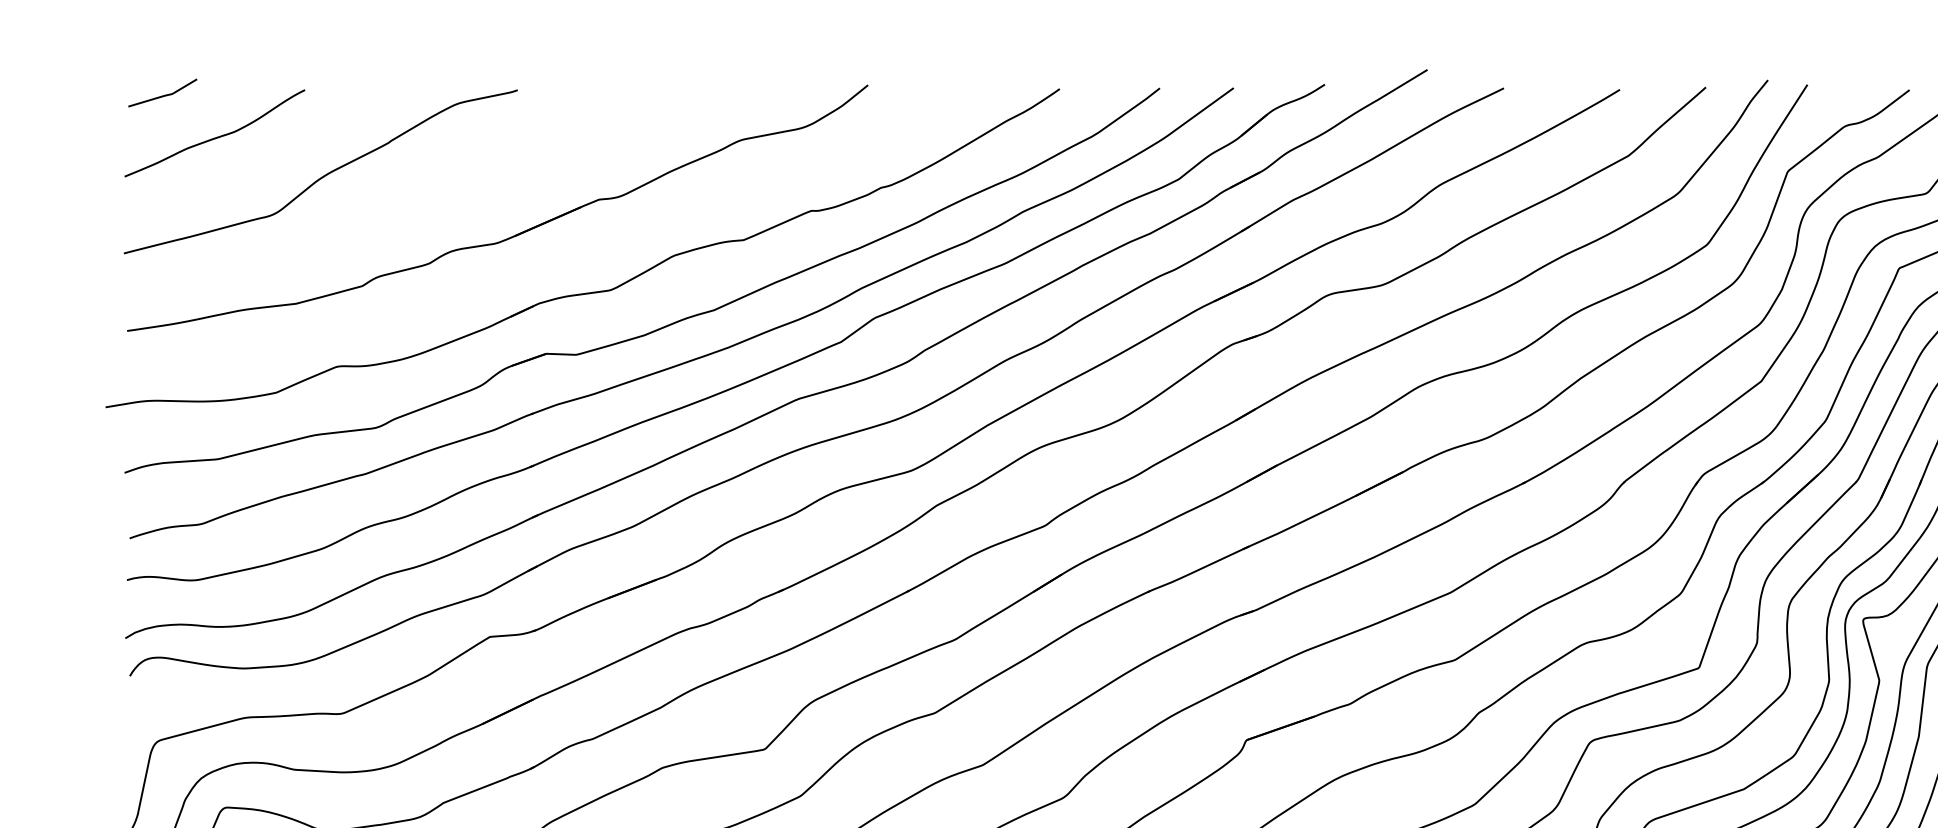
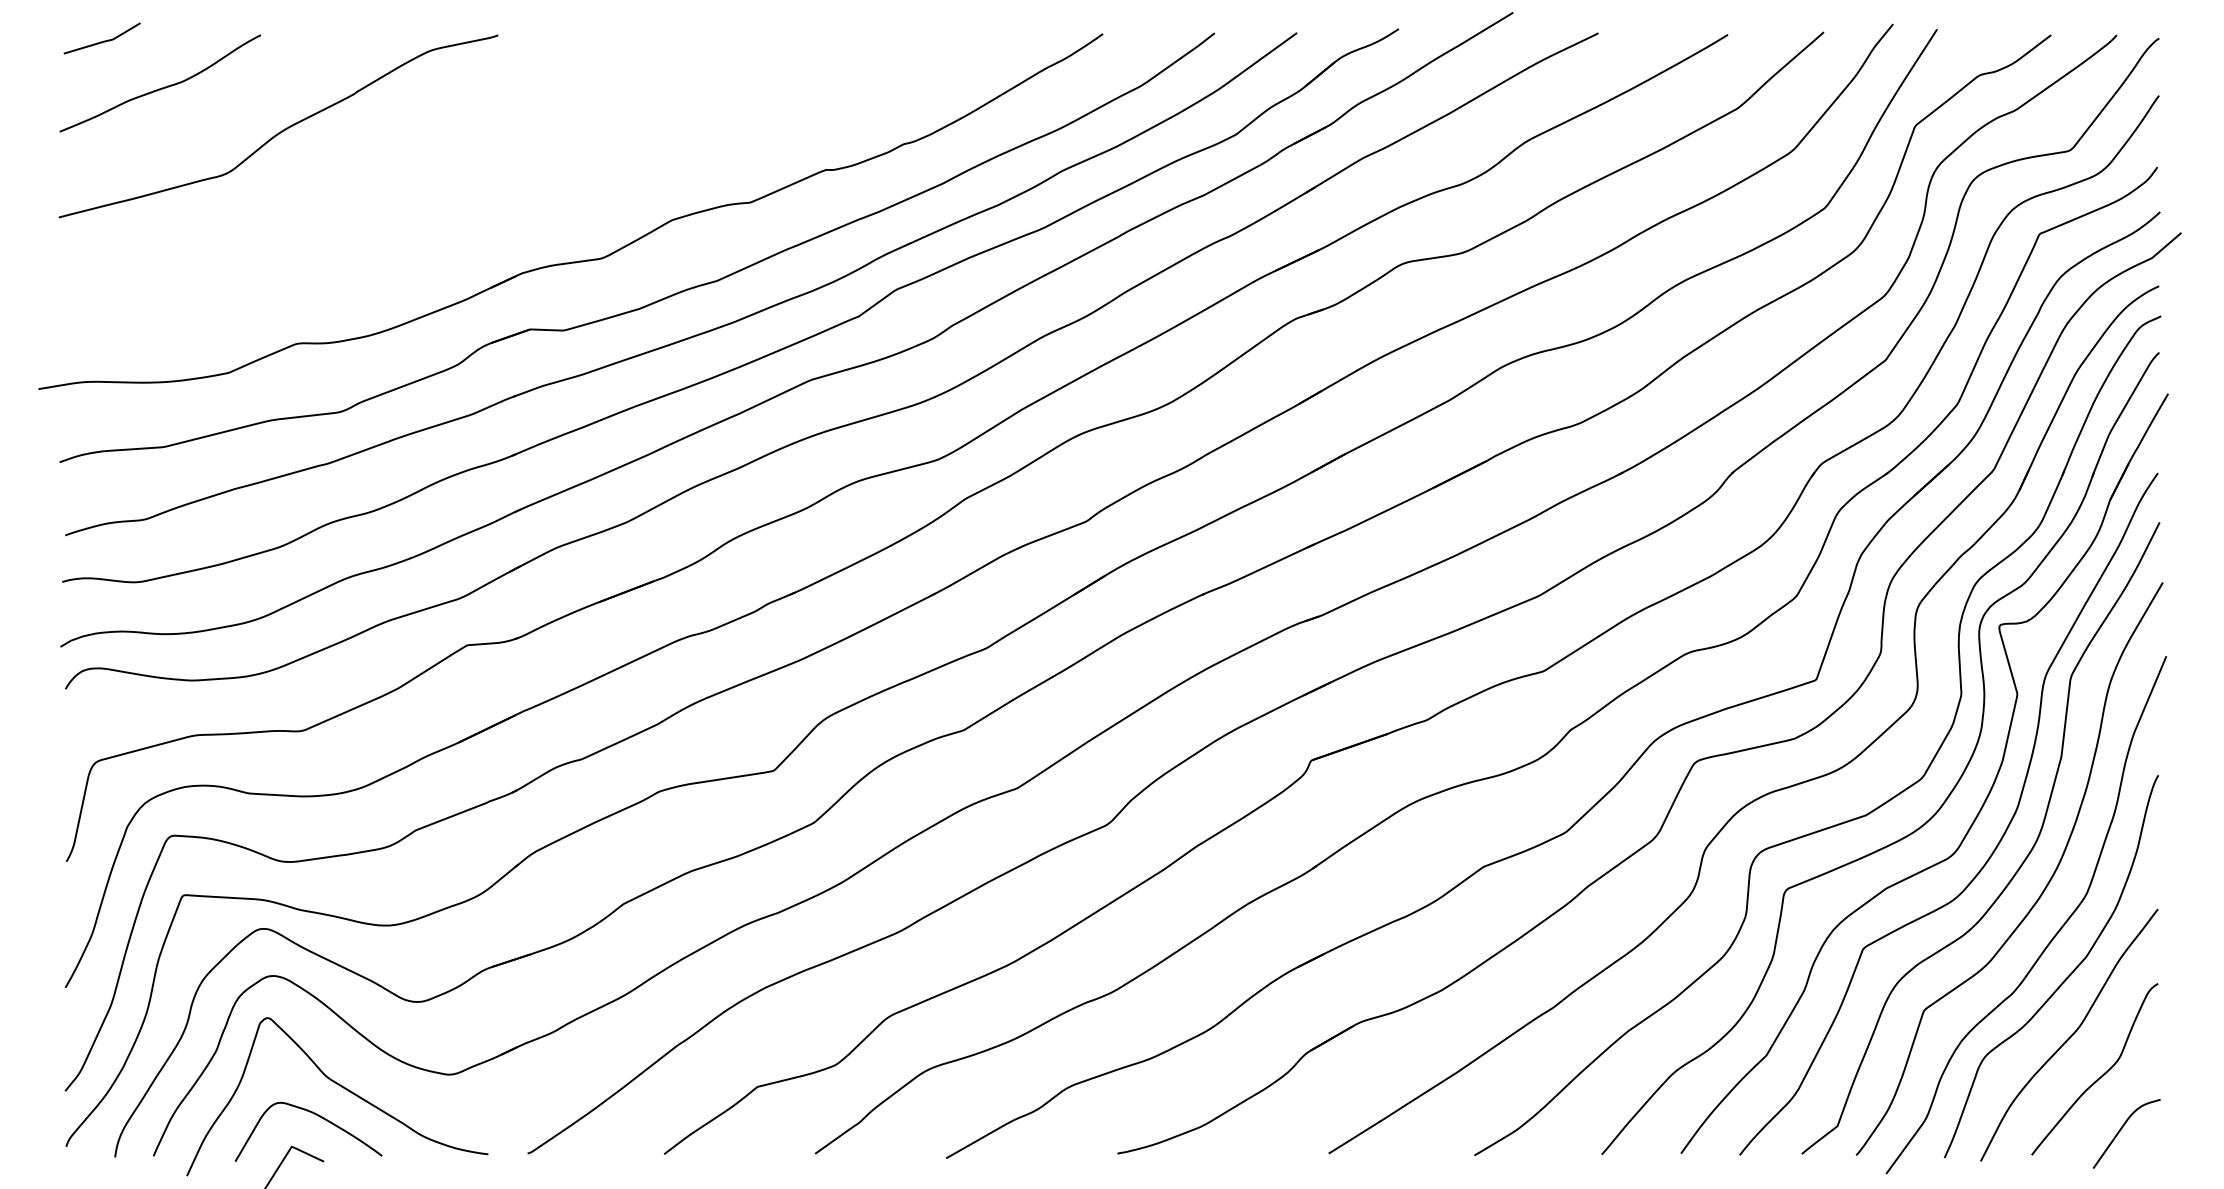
part: (509, 237) -> (488, 199), removed

